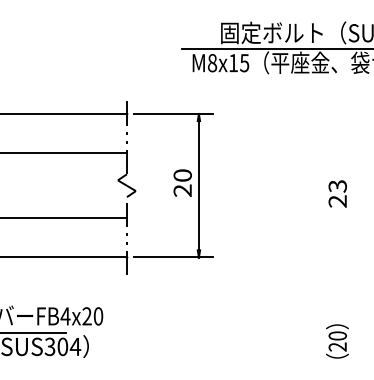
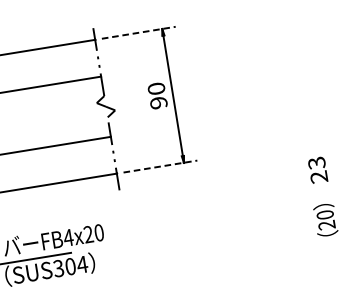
line: (173, 113) -> (138, 32), solid -> dashed
text: (182, 190) -> (158, 102), 20 -> 90
text: (337, 193) -> (317, 169), moved
line: (173, 257) -> (160, 166), solid -> dashed

